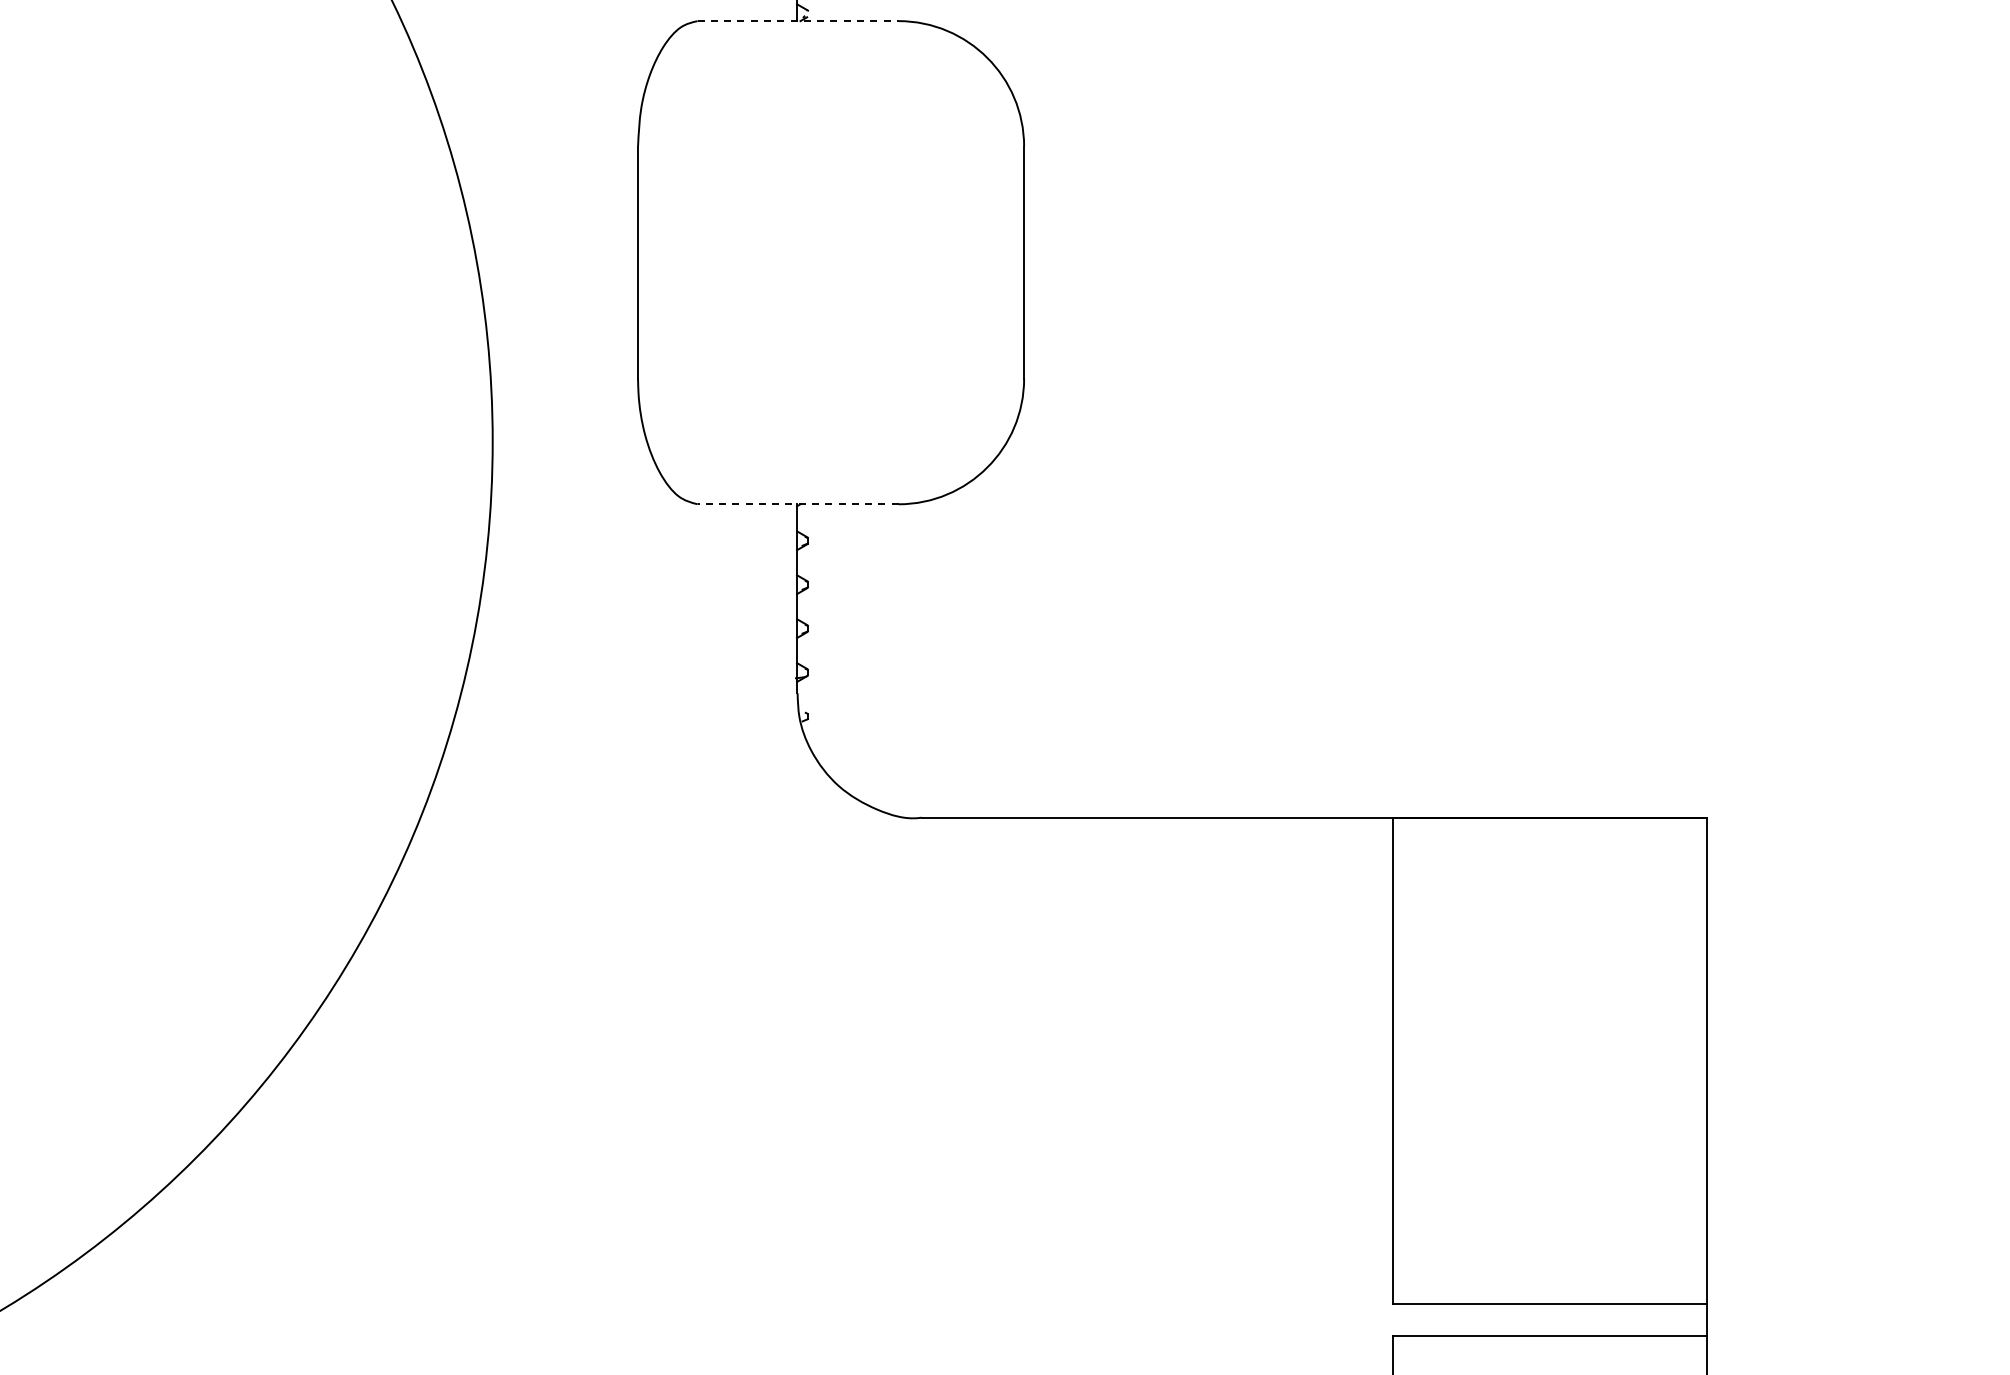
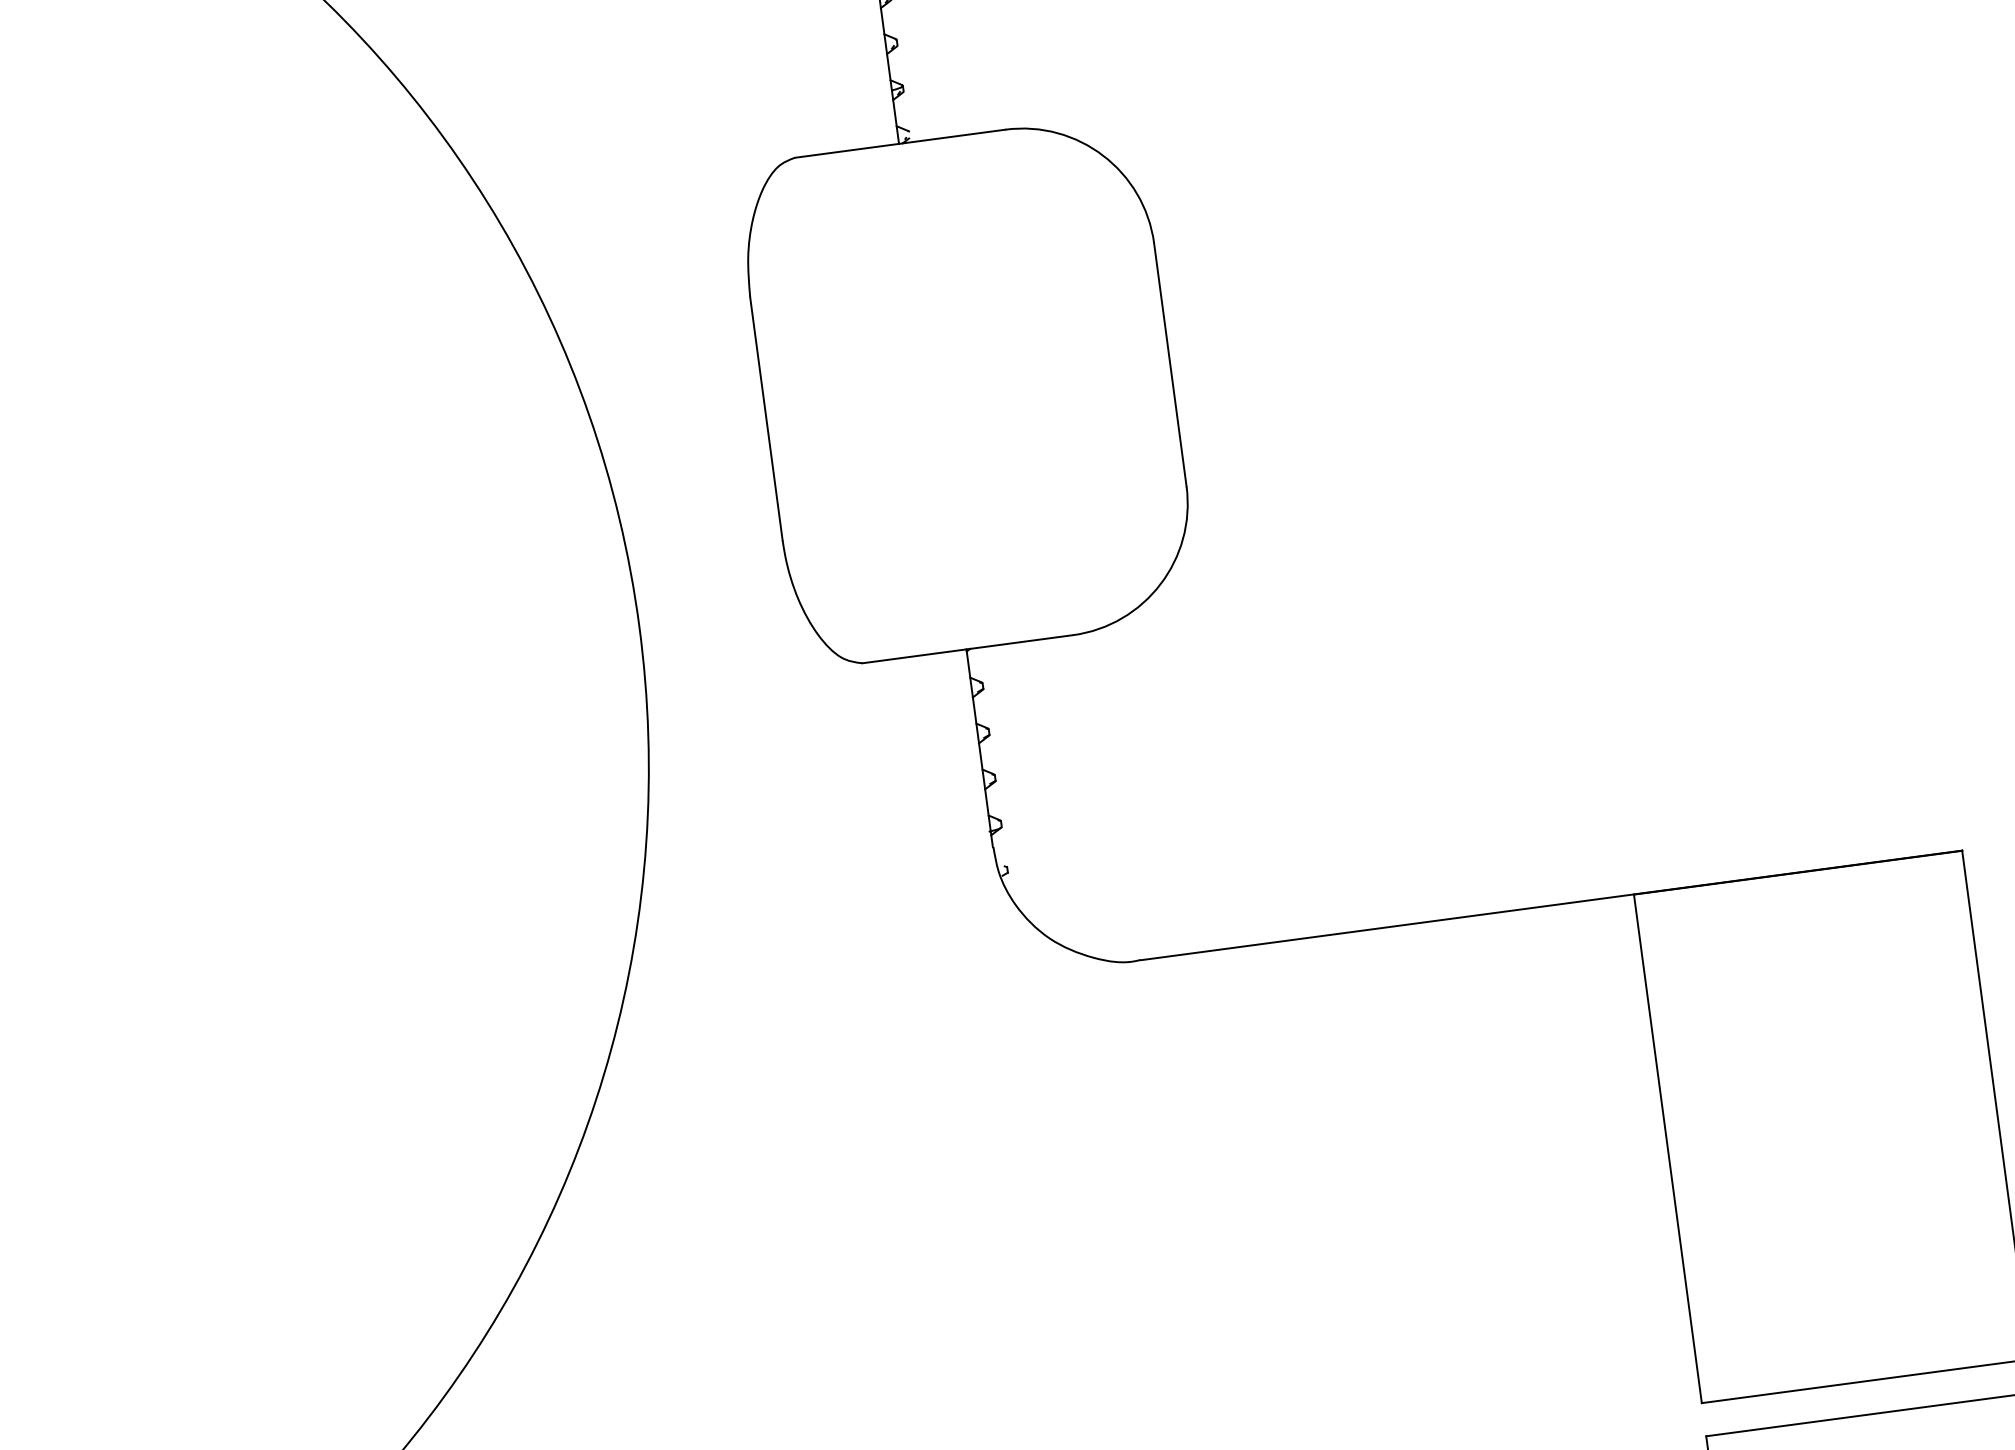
line: (798, 21) -> (900, 144), dashed -> solid
line: (797, 504) -> (966, 649), dashed -> solid

